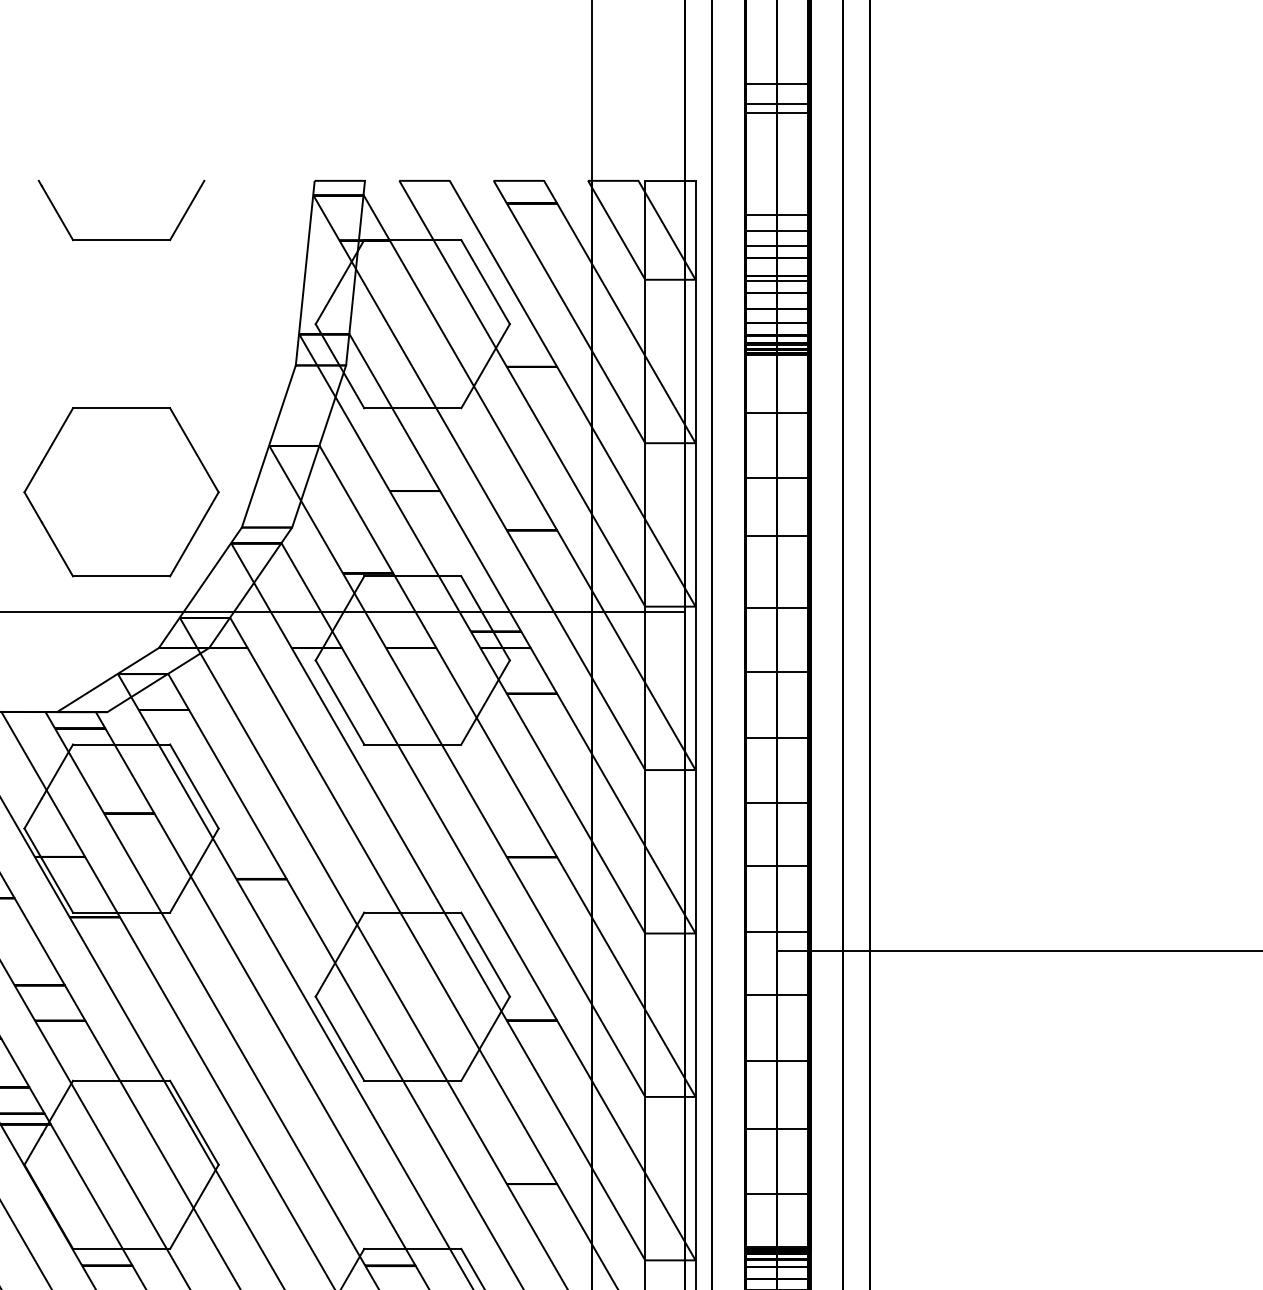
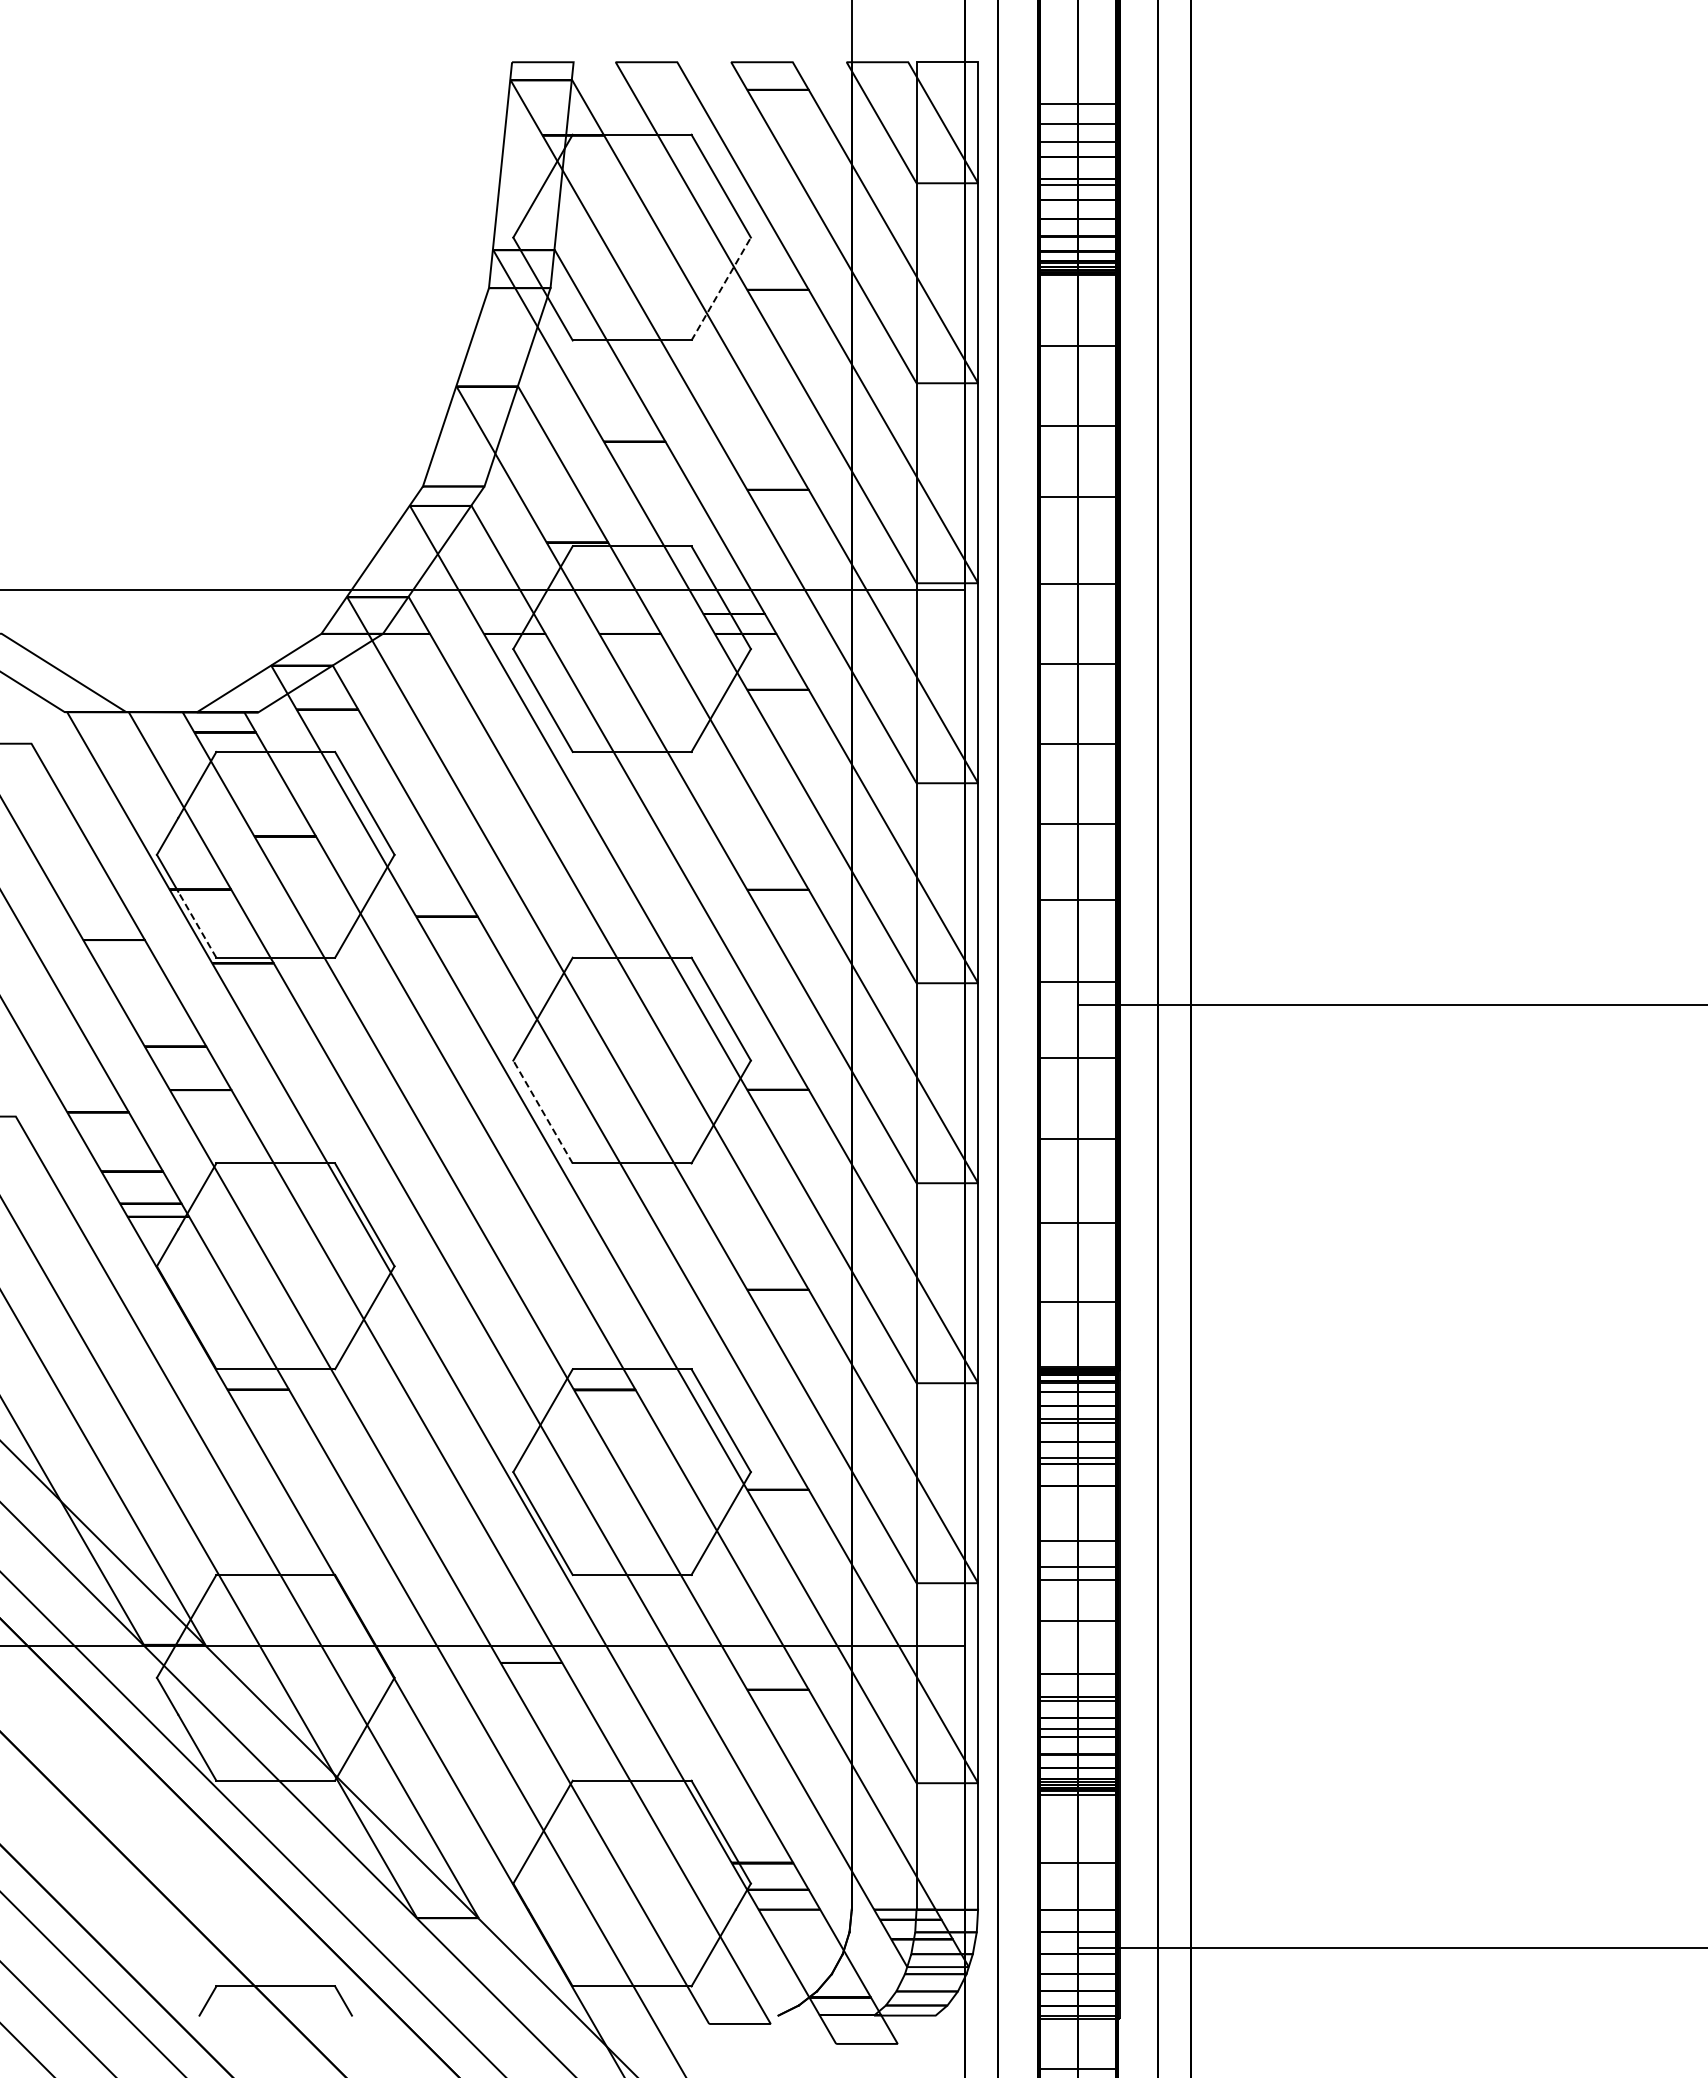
part: (121, 239) -> (275, 134), removed
line: (485, 365) -> (721, 288), solid -> dashed
part: (121, 492) -> (275, 443), removed
line: (57, 885) -> (197, 924), solid -> dashed
line: (339, 1038) -> (542, 1111), solid -> dashed

